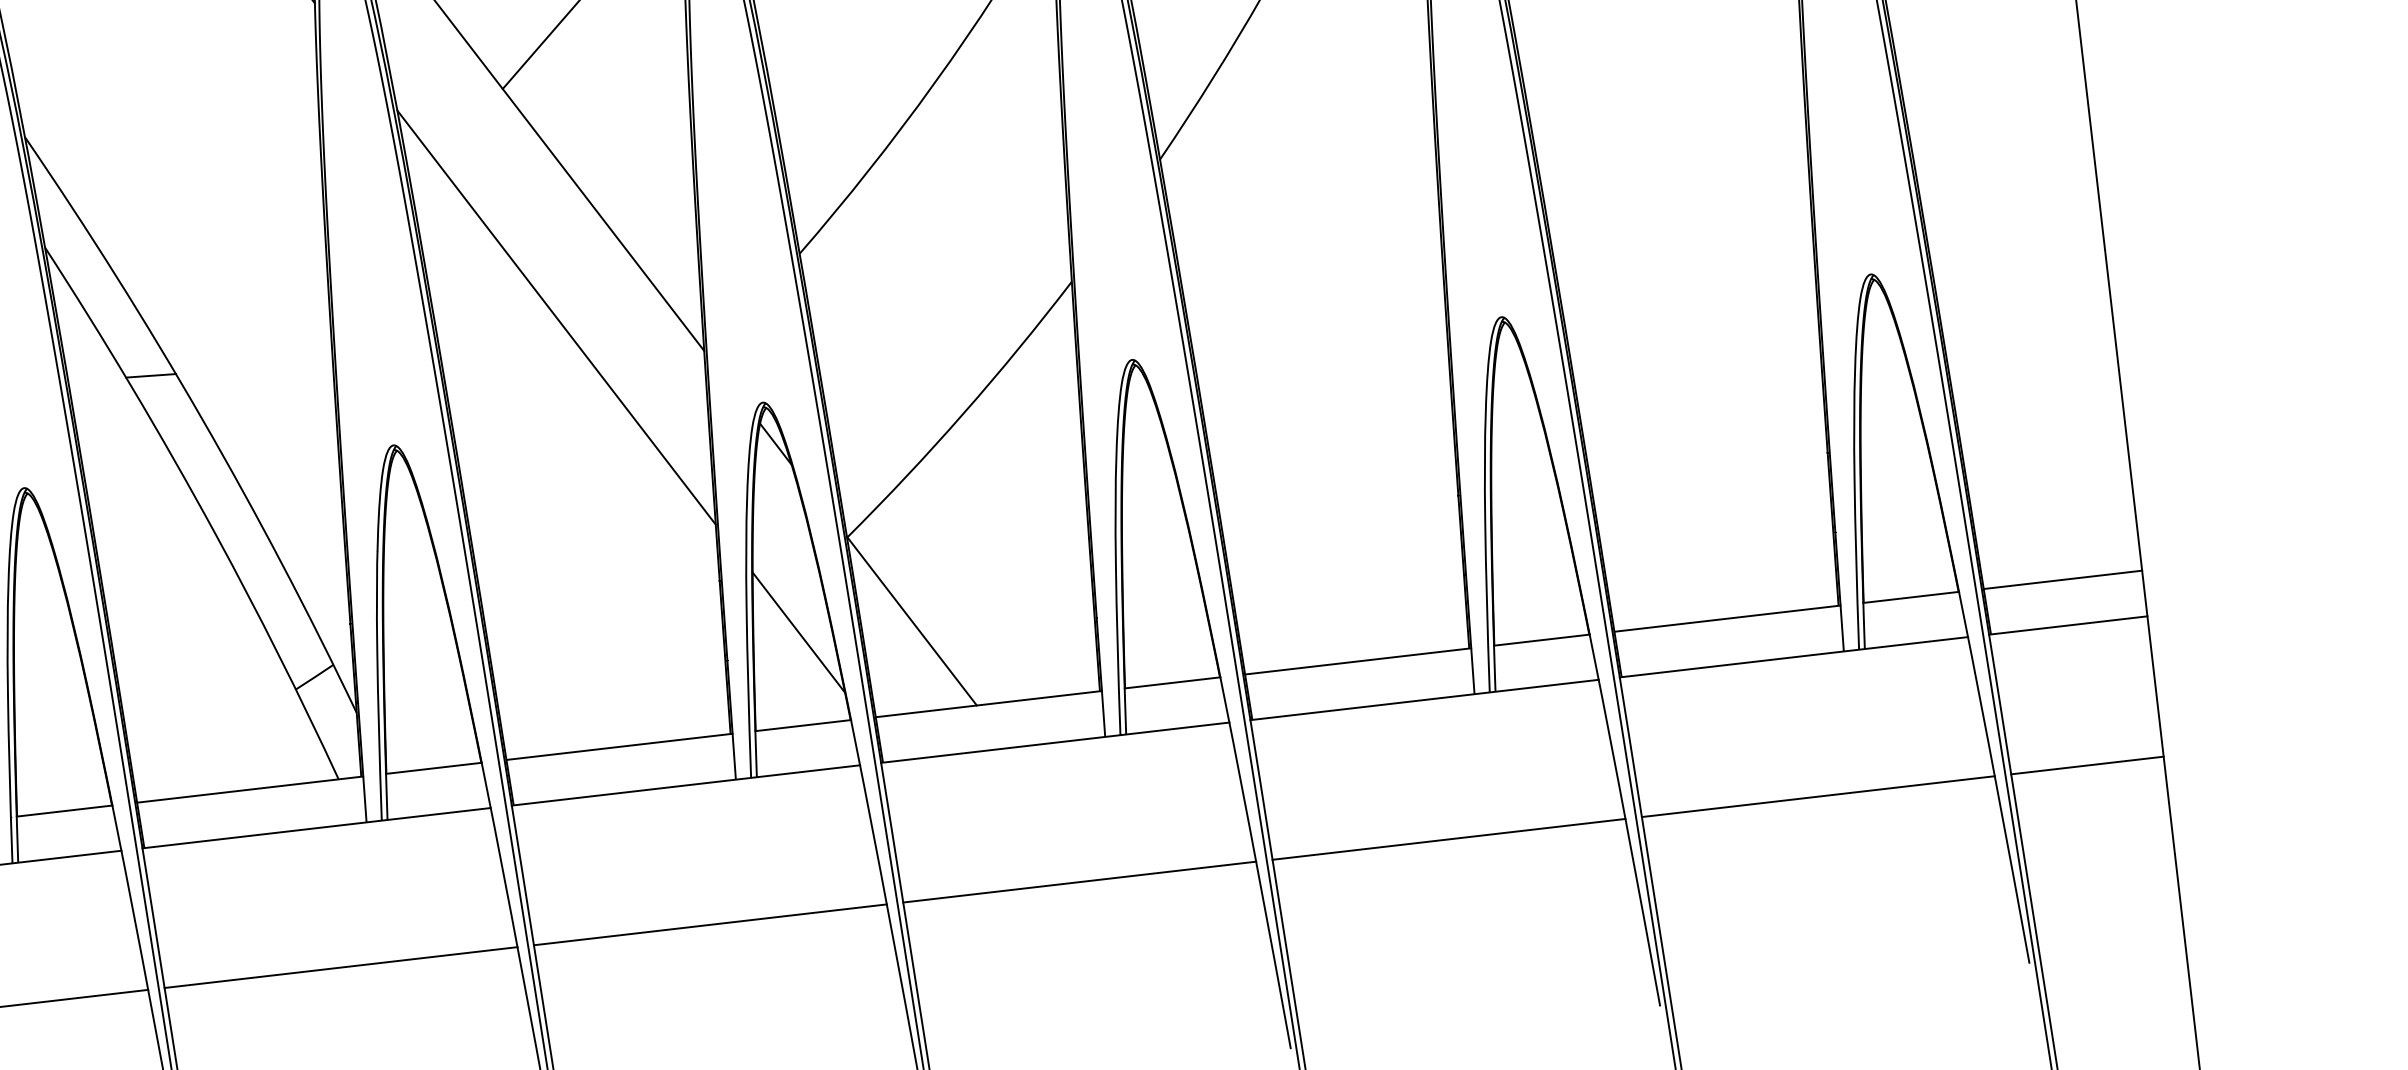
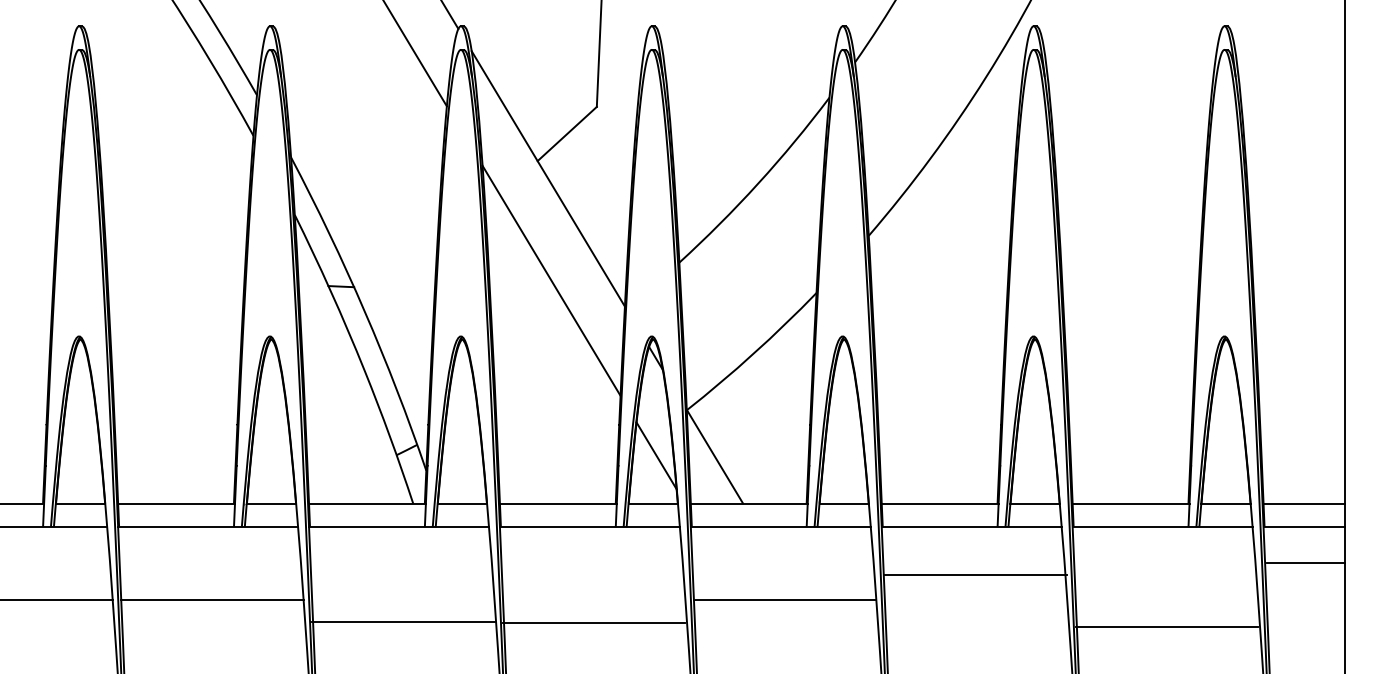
line: (2086, 765) -> (1305, 562), moved
line: (1817, 796) -> (1166, 626), moved
line: (1447, 839) -> (975, 574), moved
line: (710, 924) -> (594, 622), moved
line: (341, 967) -> (403, 621), moved

